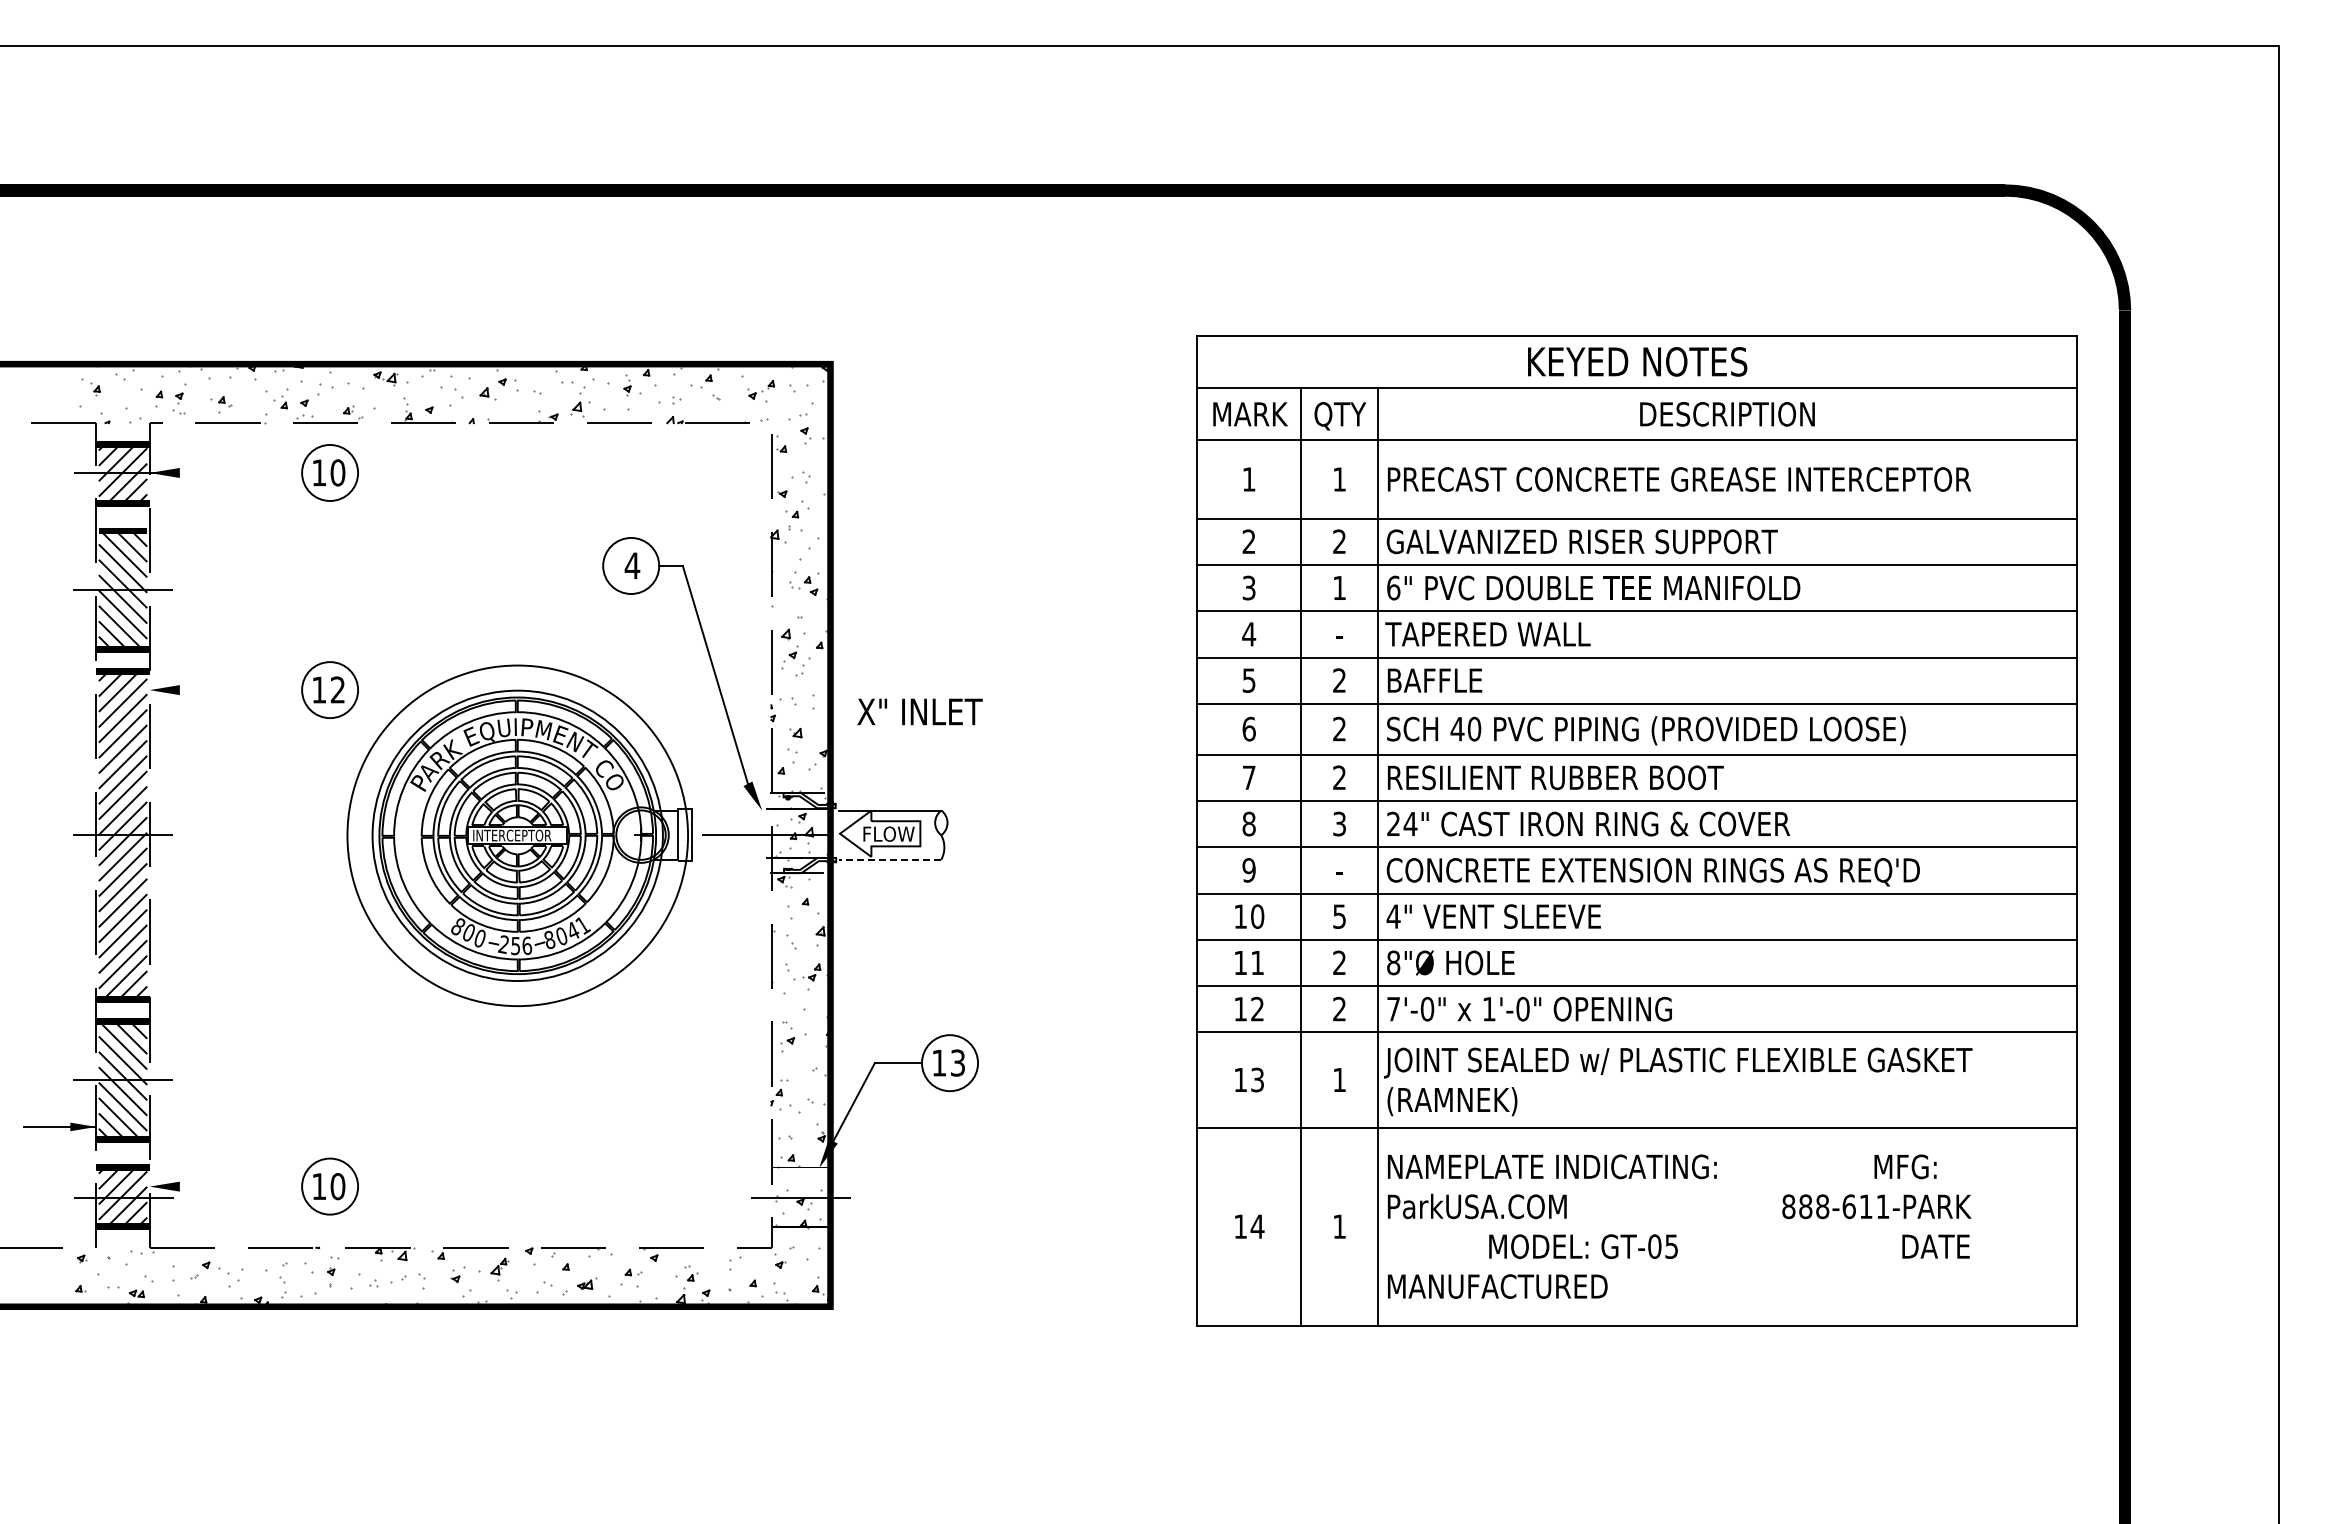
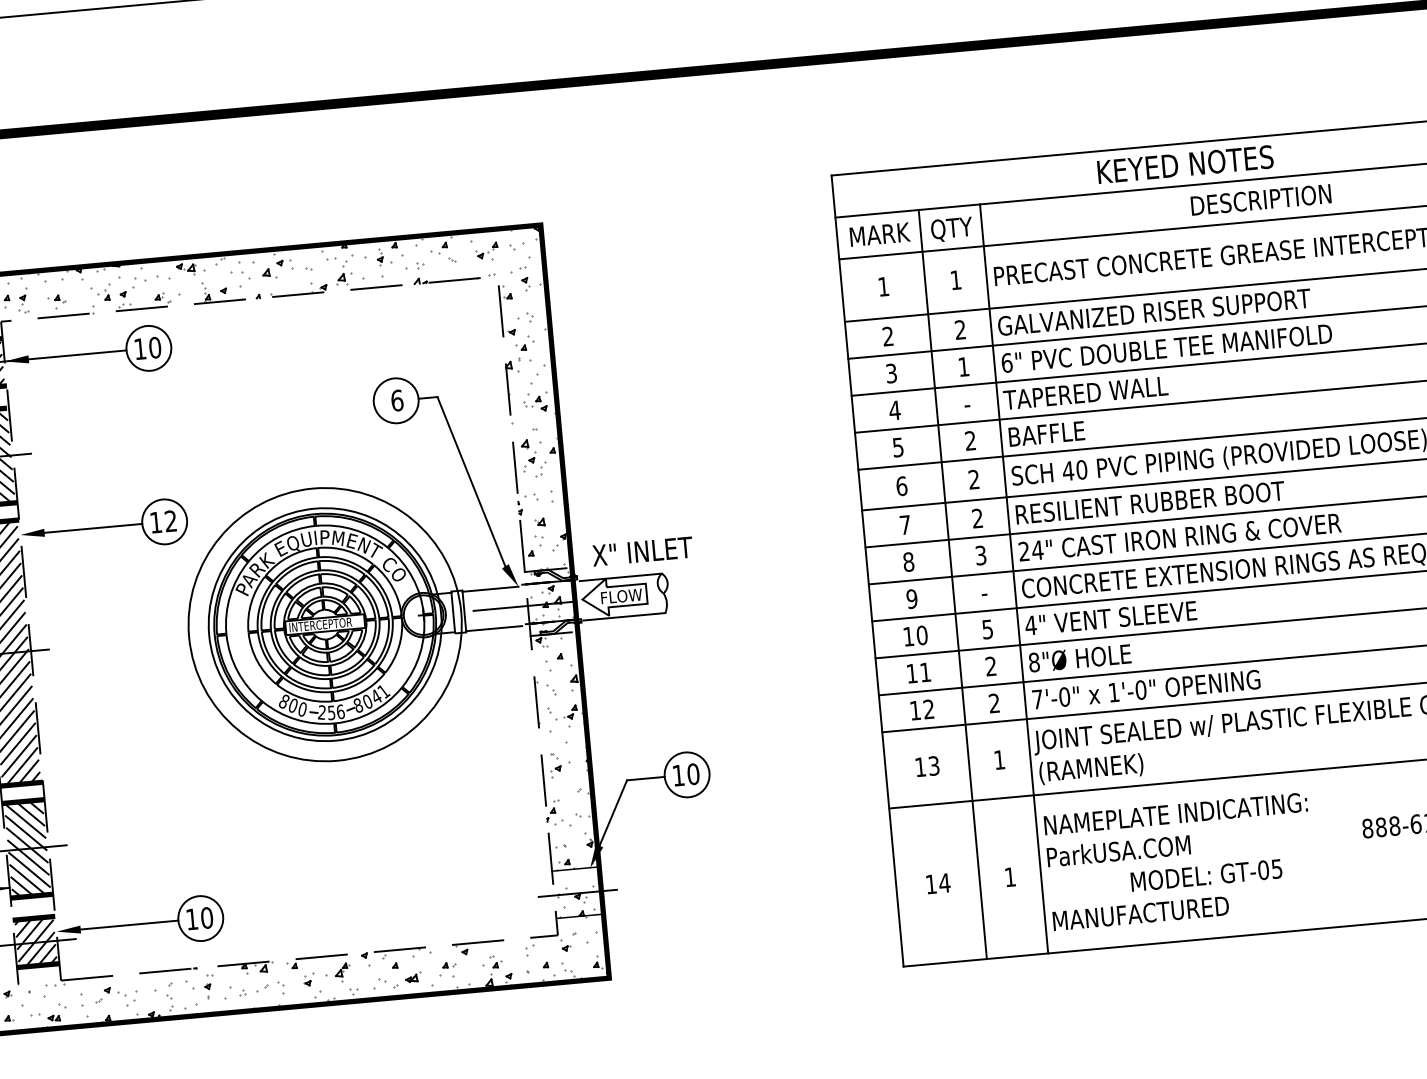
line: (240, 472) -> (77, 354), added
text: (632, 565) -> (397, 400), 4 -> 6
line: (240, 690) -> (93, 528), added
text: (919, 711) -> (642, 551), moved
line: (727, 810) -> (490, 589), added
line: (727, 859) -> (494, 628), added
line: (889, 859) -> (623, 616), dashed -> solid
text: (957, 1062) -> (693, 773), 13 -> 10
line: (240, 1186) -> (129, 925), added

